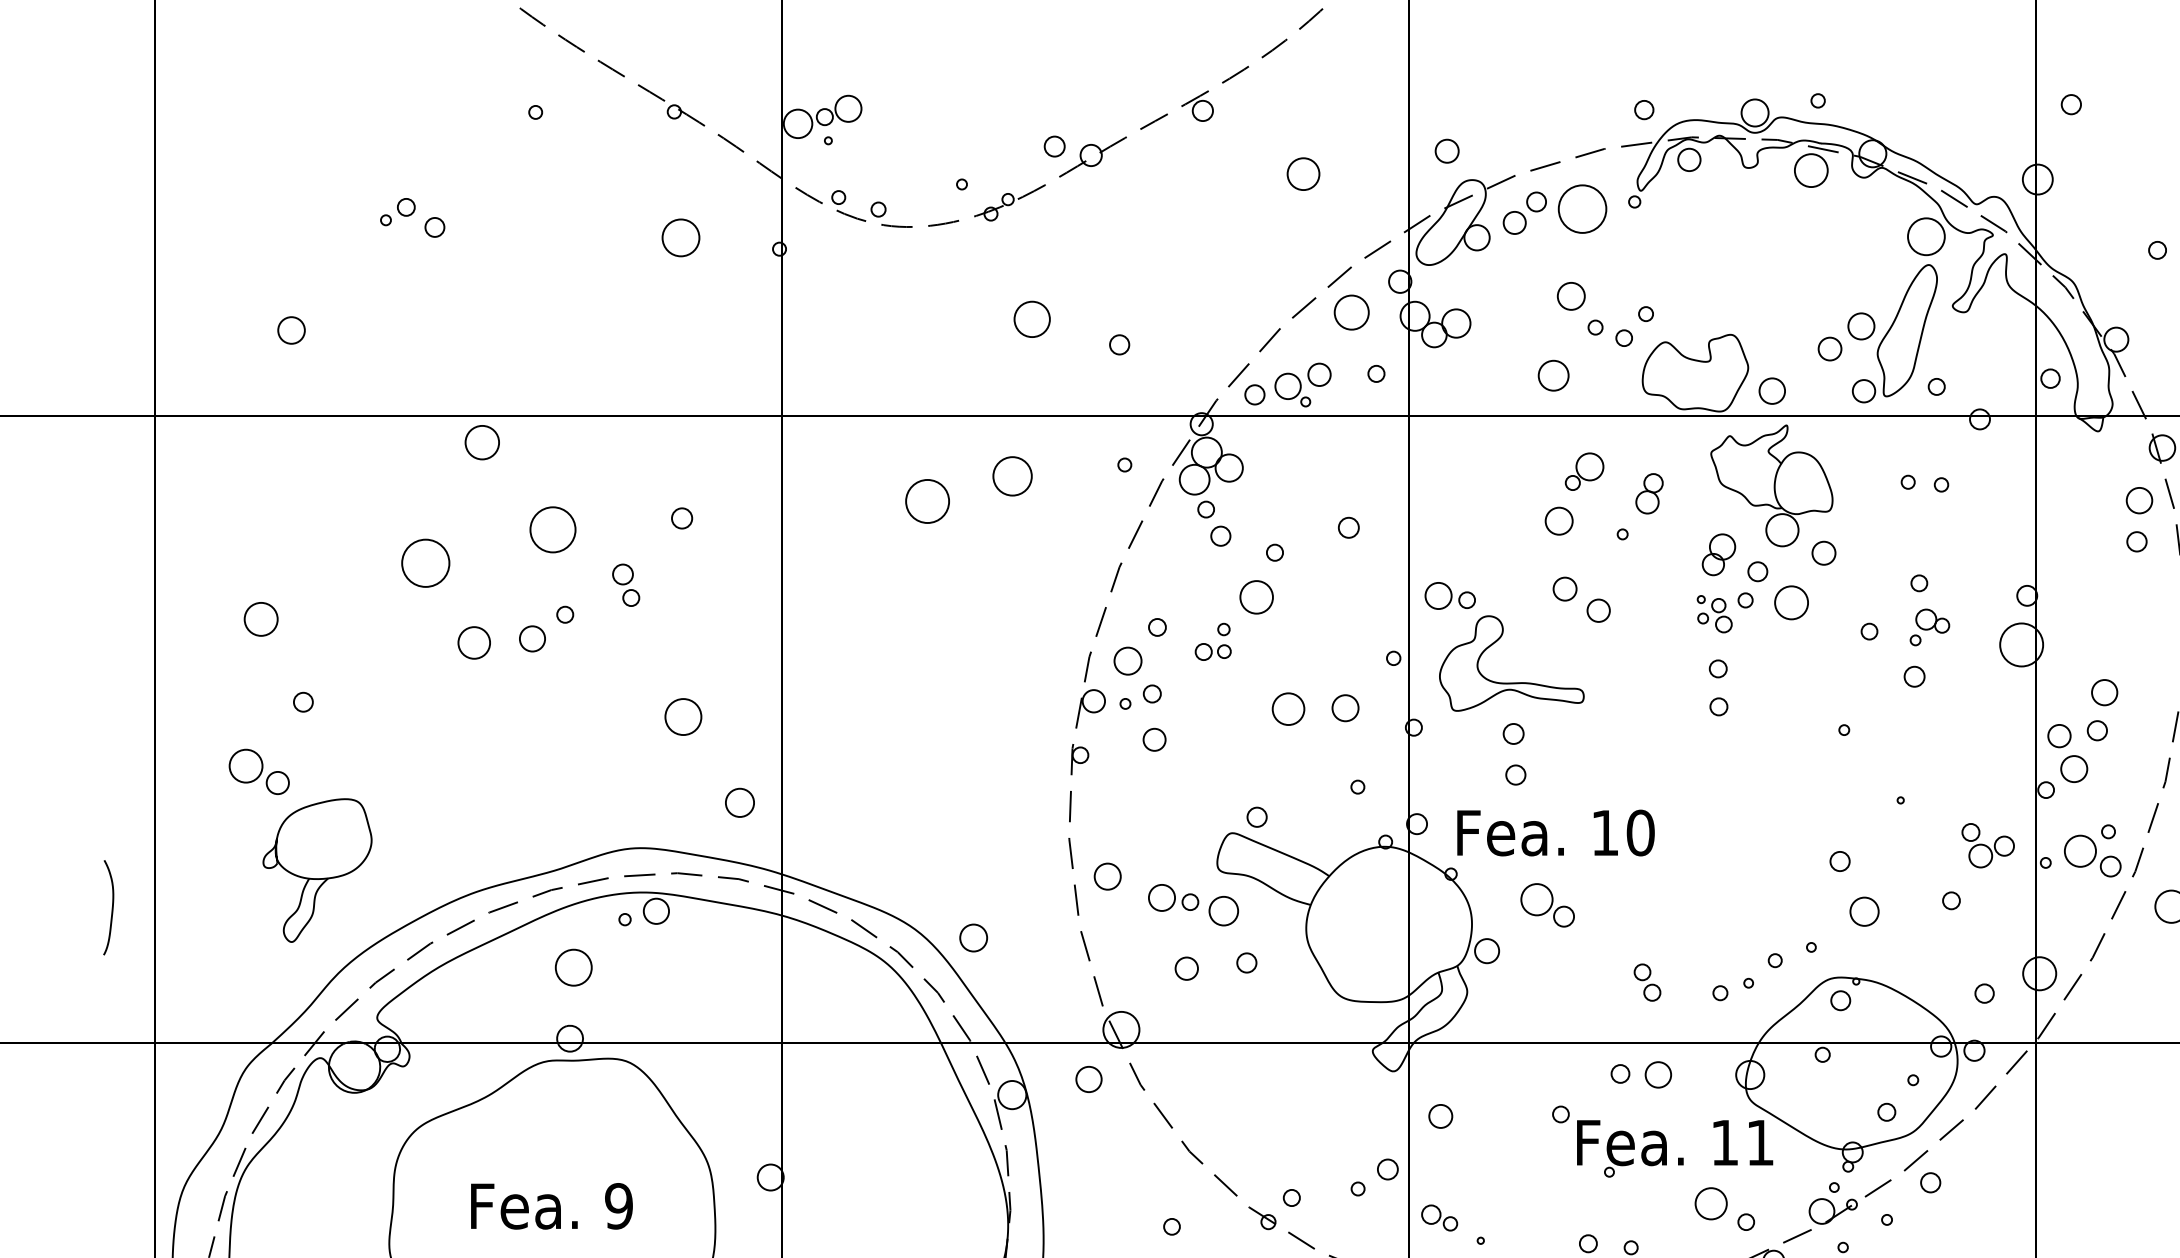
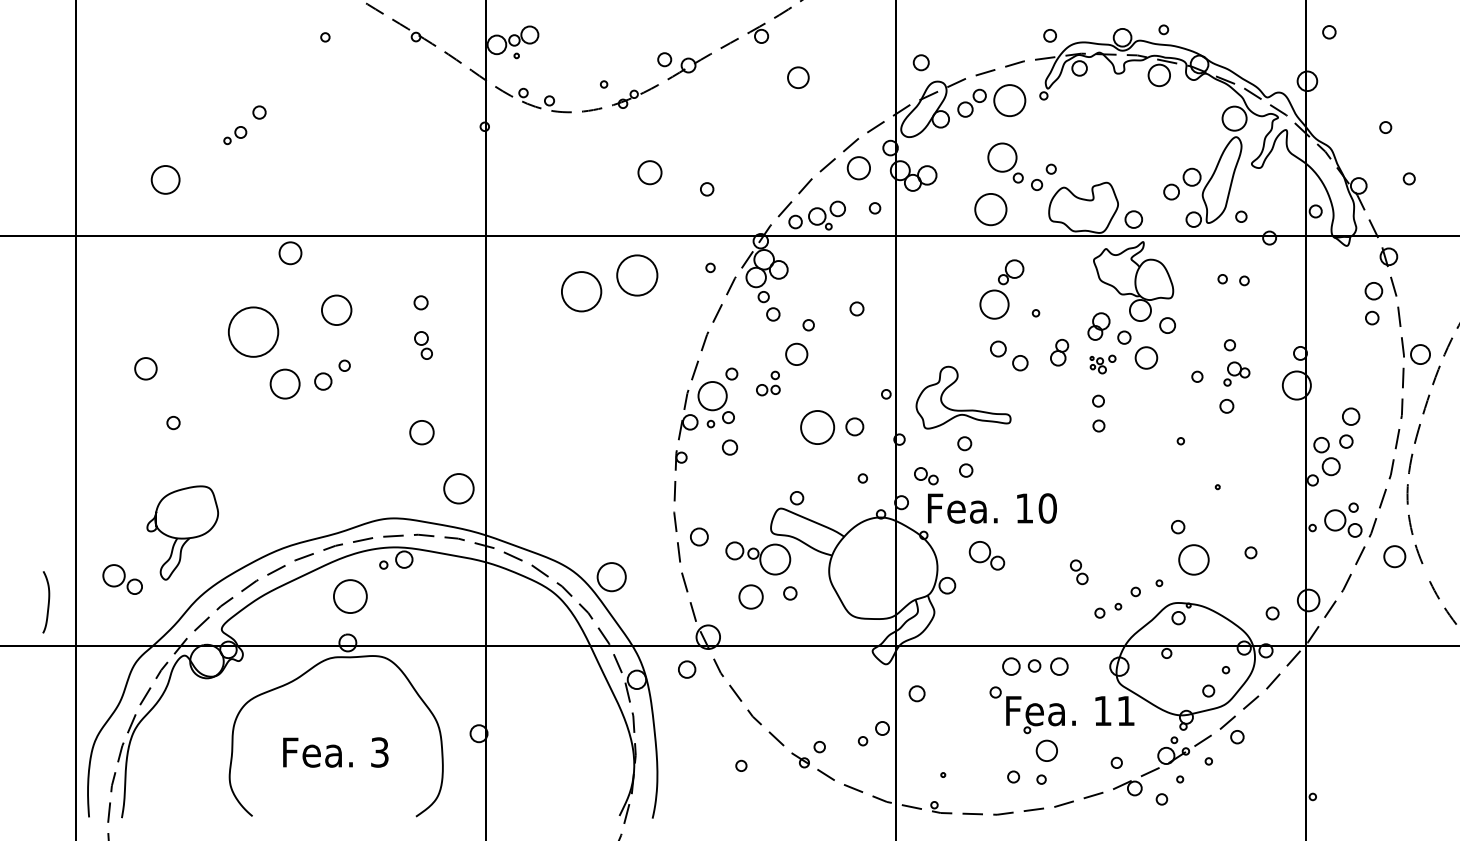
circle: (1303, 173) -> (798, 77), moved
part: (398, 212) -> (235, 135), moved
circle: (681, 238) -> (420, 119), removed
circle: (1571, 296) -> (1002, 157), size x1.6
circle: (291, 329) -> (165, 179), size x1.6
circle: (1553, 375) -> (990, 209), size x1.6
circle: (1011, 475) -> (636, 274), size x1.6
part: (1649, 493) -> (1059, 352), moved
circle: (927, 501) -> (581, 291), size x1.4
circle: (1559, 520) -> (994, 304), size x1.6
circle: (425, 562) -> (253, 331), size x1.6
part: (626, 585) -> (423, 345), moved
part: (1450, 595) -> (923, 353), removed
part: (1724, 612) -> (1102, 364), size x0.7
circle: (474, 643) -> (285, 384), size x1.4
circle: (1127, 660) -> (712, 395), size x1.6
circle: (1288, 709) -> (817, 427), size x1.6
part: (258, 771) -> (122, 579), moved
circle: (739, 802) -> (458, 488), size x1.6
part: (1987, 845) -> (1274, 516), removed
curve: (110, 909) -> (47, 603), moved
circle: (1222, 911) -> (774, 559), size x1.6
circle: (1865, 911) -> (1194, 559), size x1.6
circle: (973, 937) -> (611, 576), size x1.6
circle: (572, 967) -> (349, 596), size x1.4
circle: (1185, 969) -> (750, 597), size x1.6
part: (1647, 982) -> (1079, 572), moved
circle: (1585, 1074) -> (1011, 666), added
circle: (1710, 1203) -> (1046, 750), moved
text: (618, 1206) -> (379, 752), 9 -> 3
part: (1439, 1218) -> (926, 476), moved

